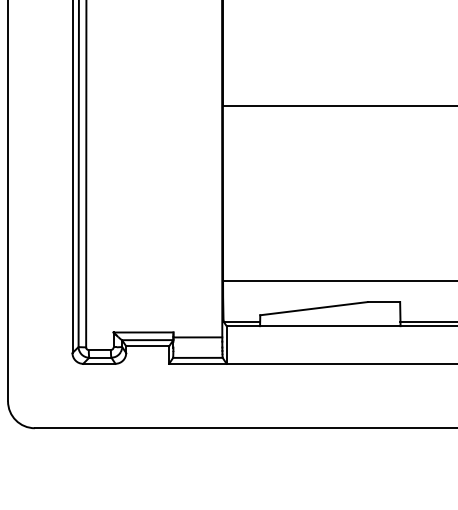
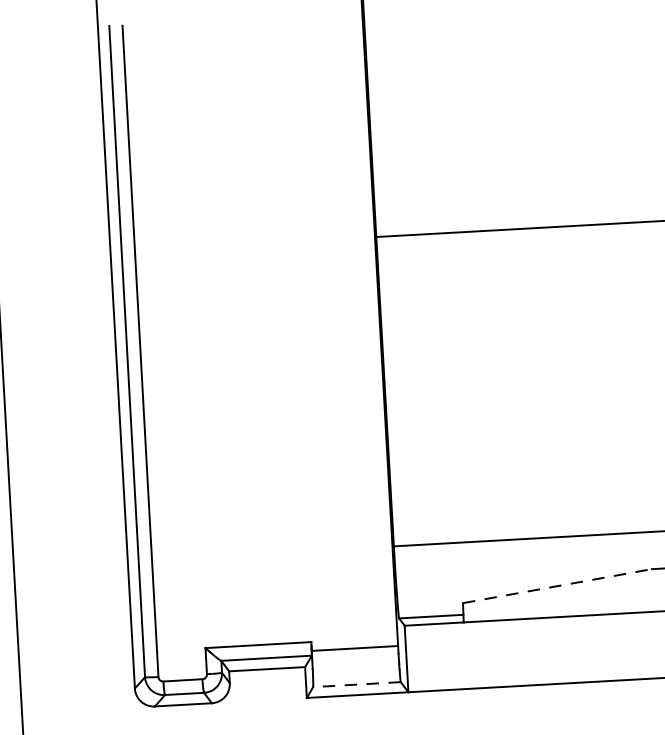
line: (314, 308) -> (558, 585), solid -> dashed
line: (197, 357) -> (356, 683), solid -> dashed

